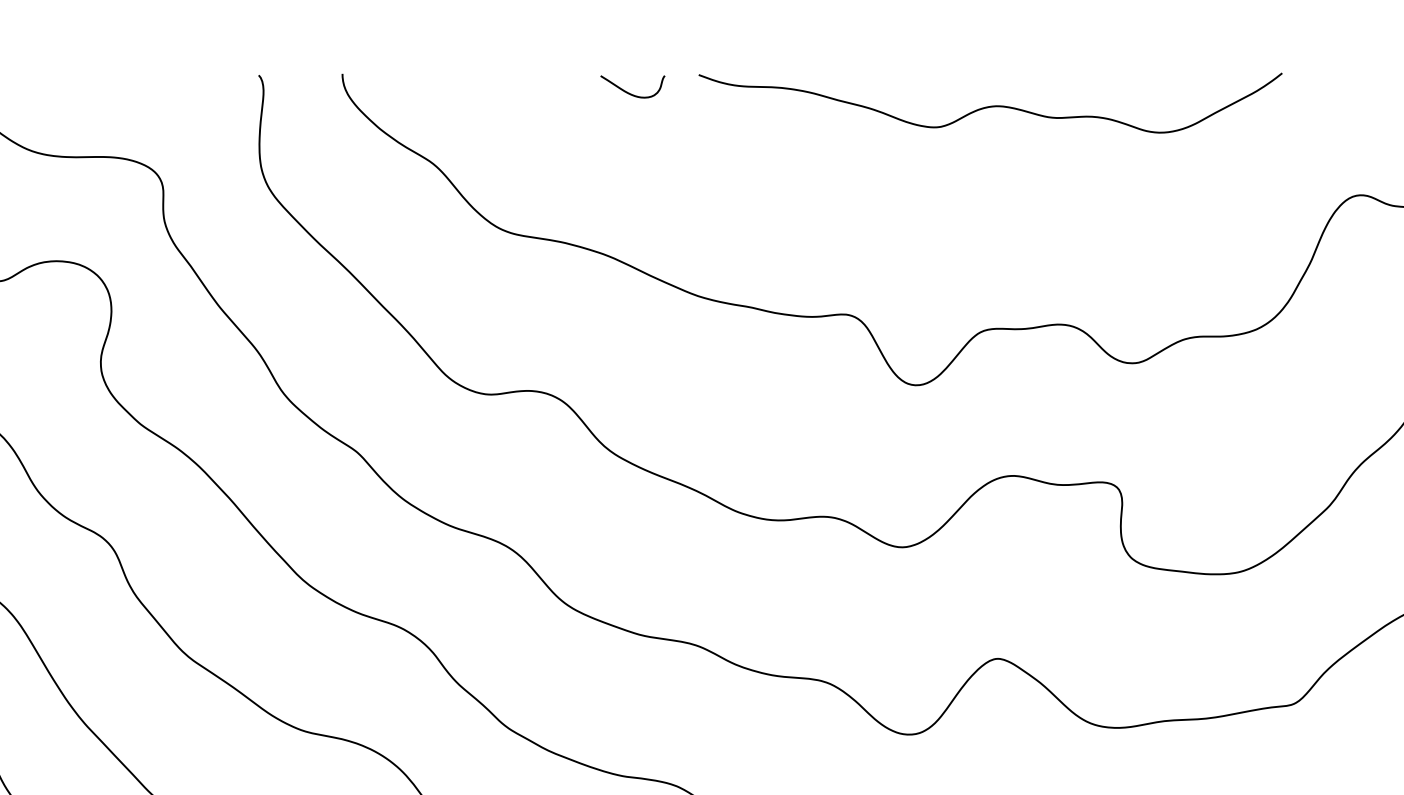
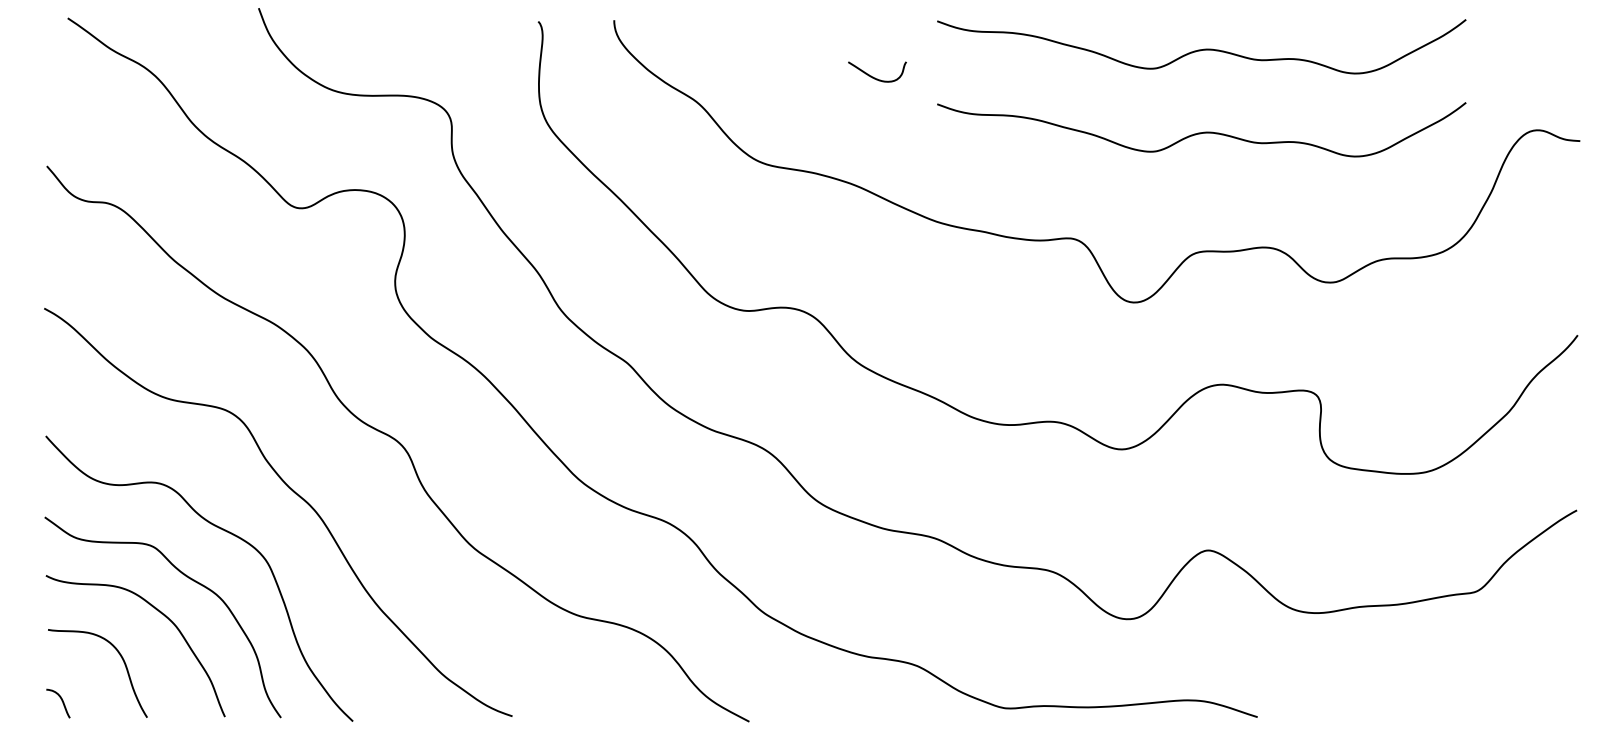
curve: (630, 92) -> (875, 77), moved
curve: (992, 196) -> (1203, 131), added

